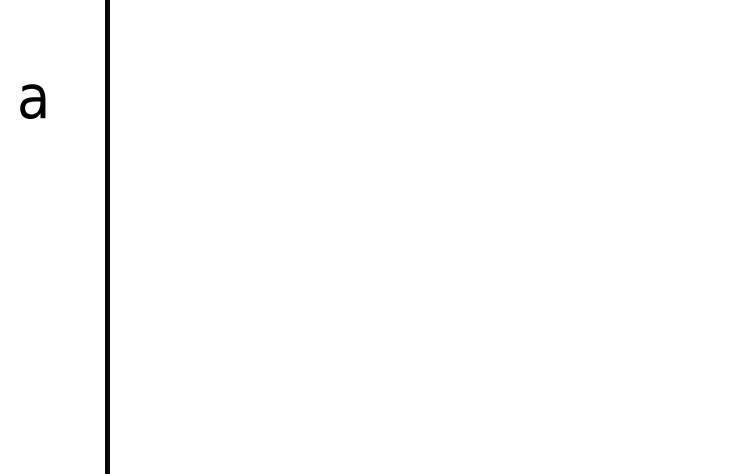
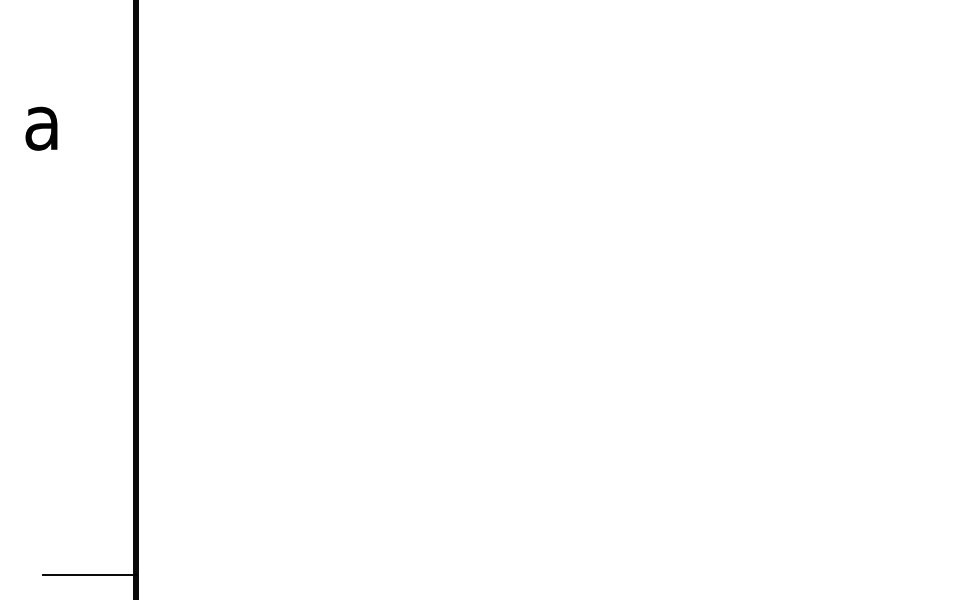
line: (69, 454) -> (88, 575), added

